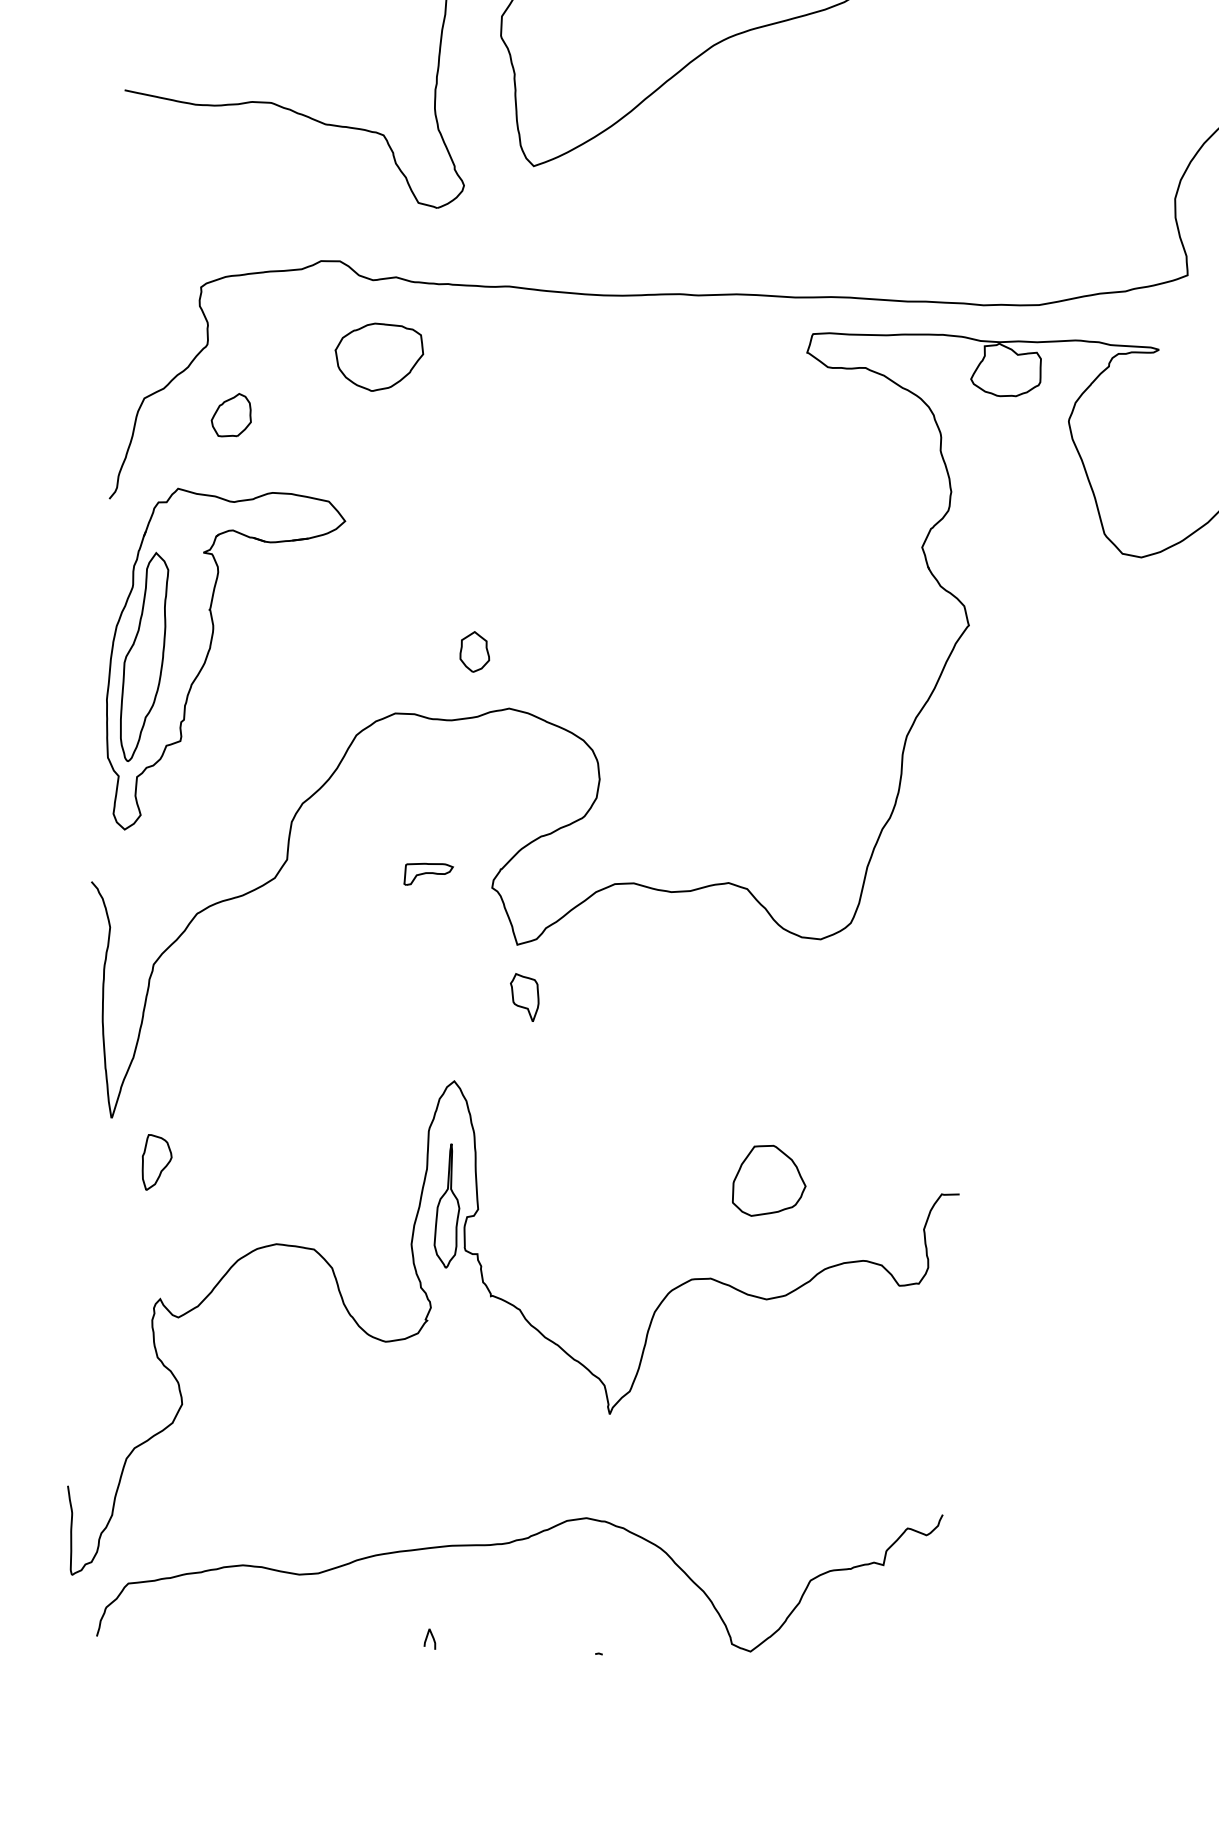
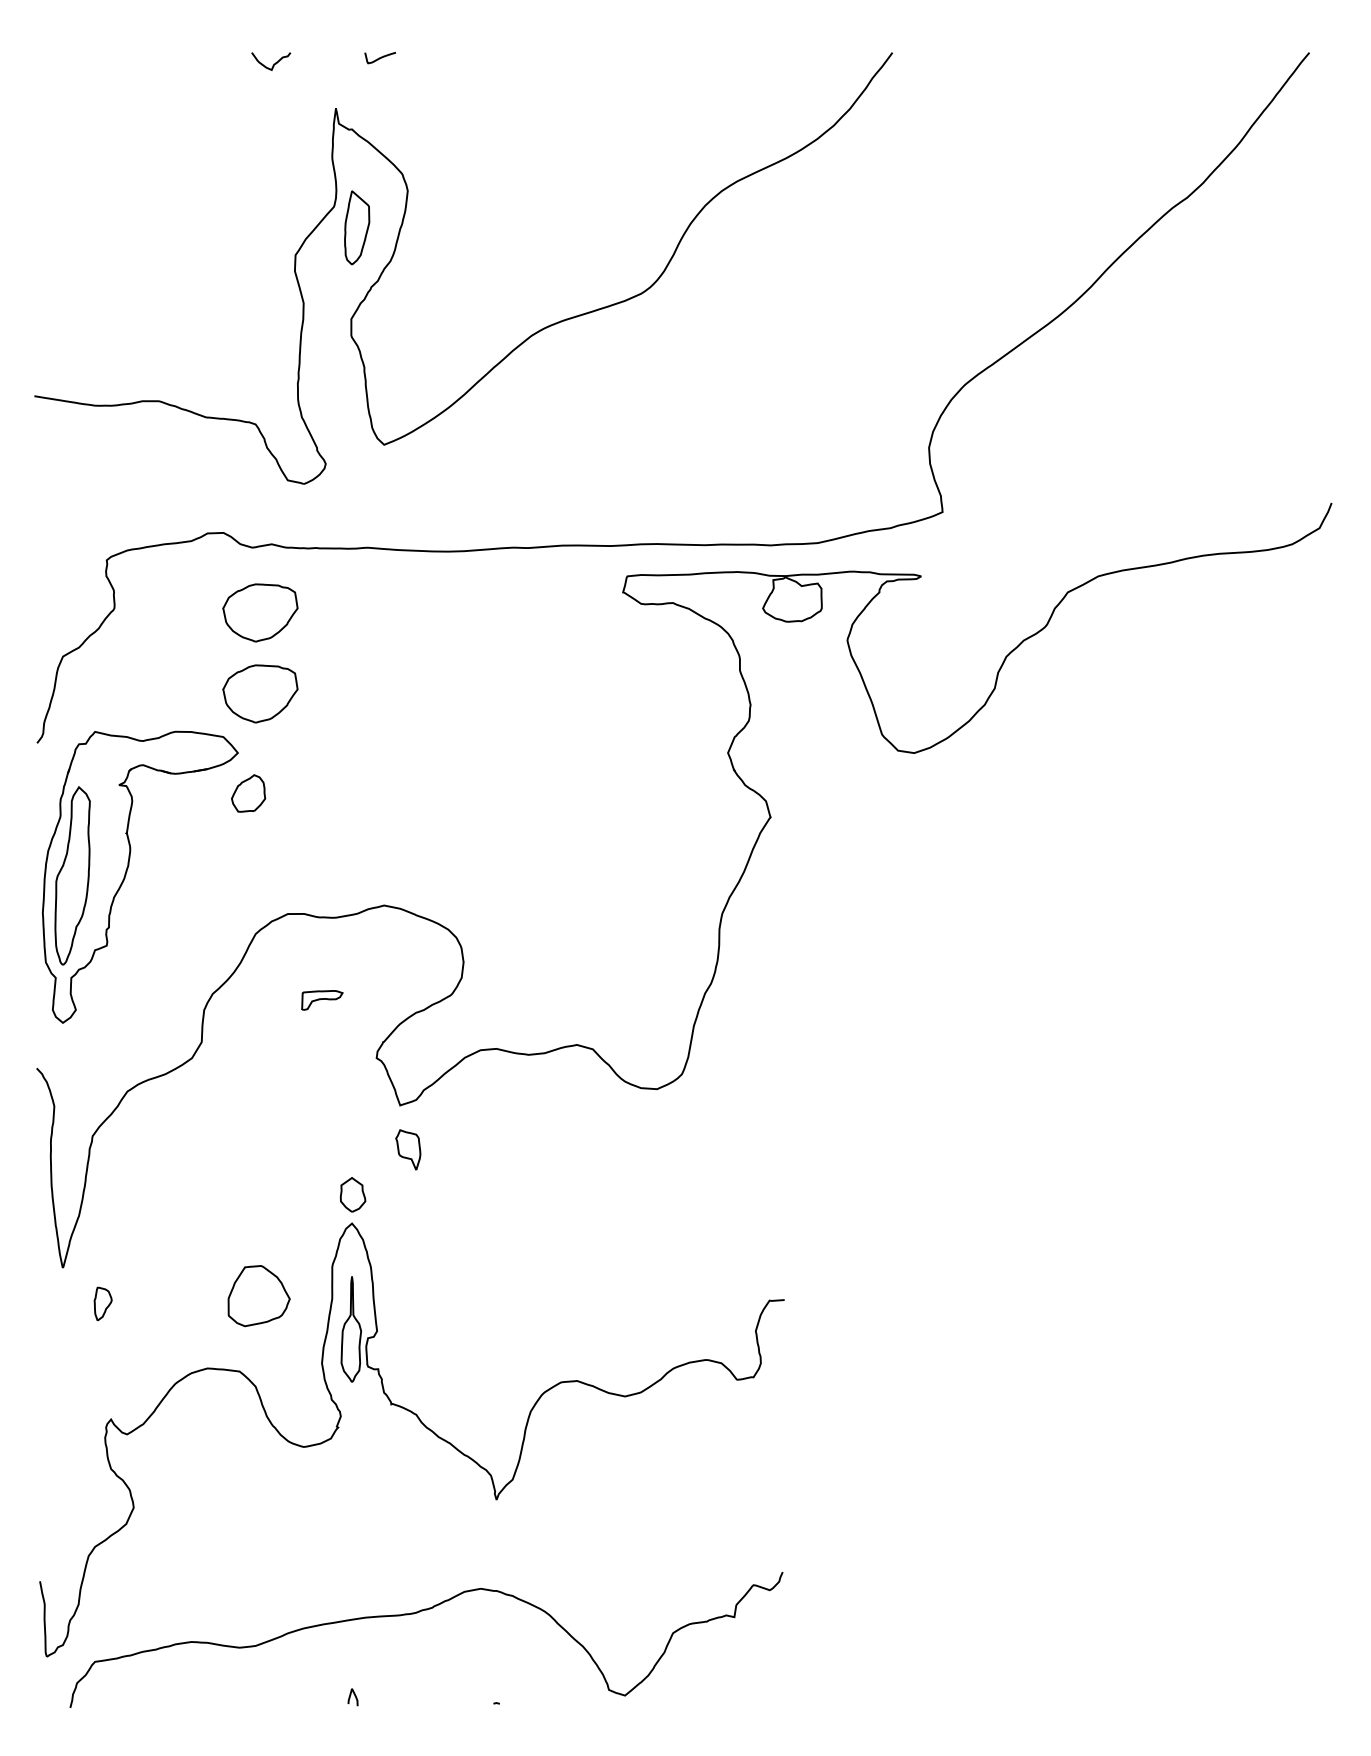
part: (231, 415) -> (248, 793), moved
part: (374, 452) -> (260, 693), added
part: (474, 651) -> (352, 1194), moved
part: (428, 874) -> (322, 1000), moved
part: (157, 1162) -> (103, 1303), size x0.7
part: (768, 1181) -> (258, 1296), moved

